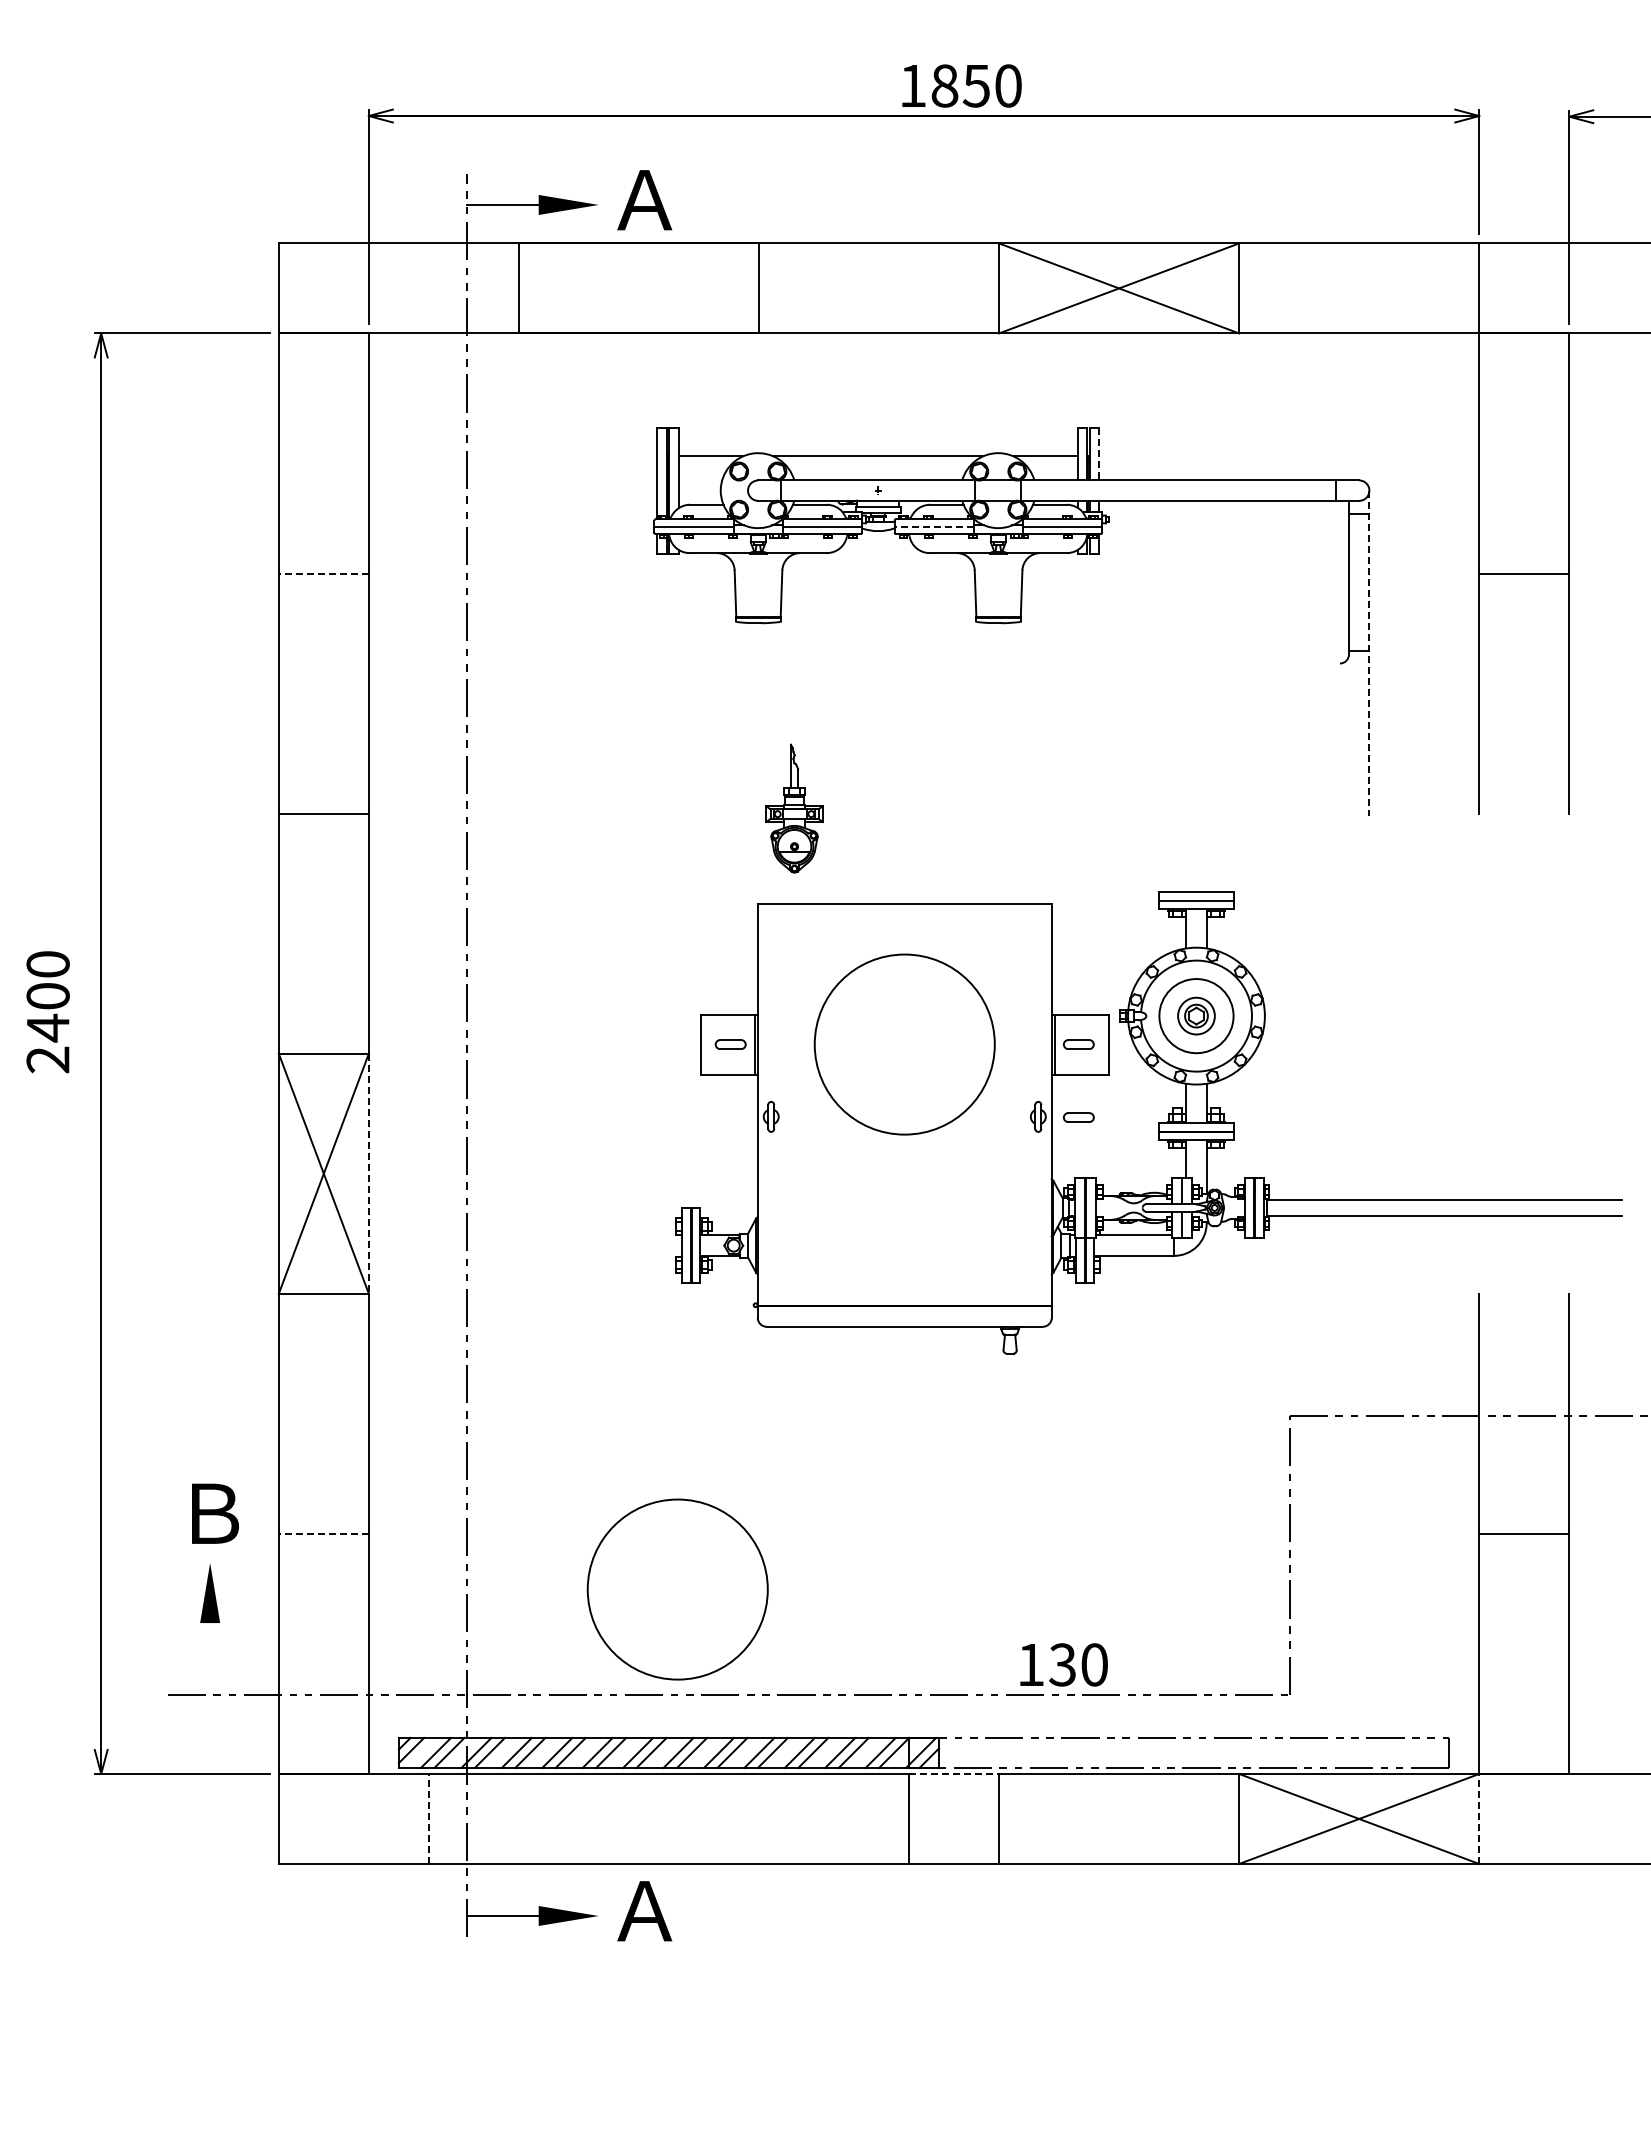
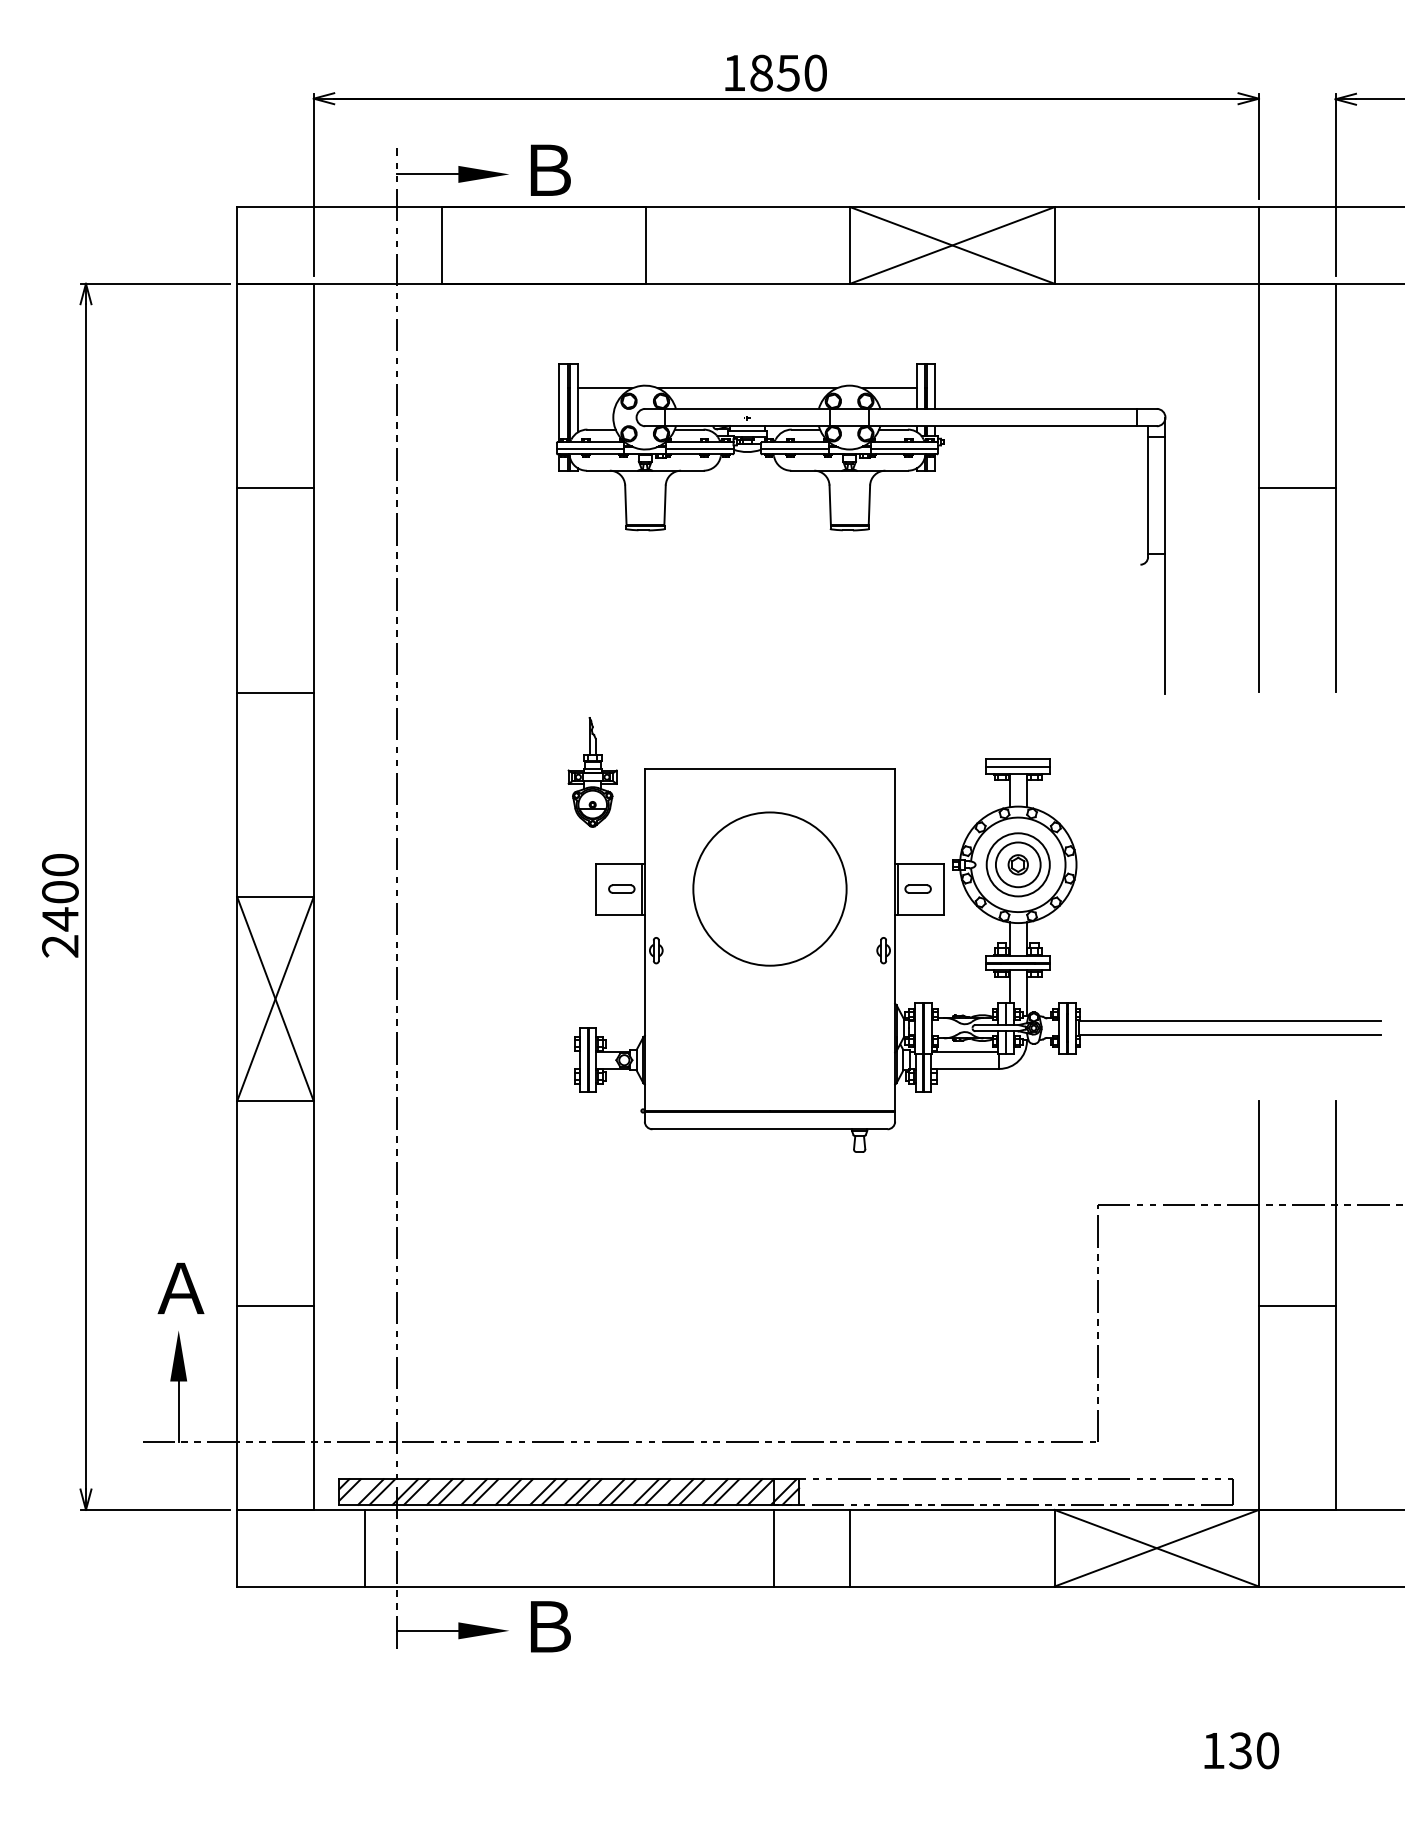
text: (961, 85) -> (775, 72), moved
text: (644, 200) -> (548, 170), Ａ -> Ｂ
line: (1099, 454) -> (935, 386), dashed -> solid
line: (934, 527) -> (795, 448), dashed -> solid
line: (323, 573) -> (275, 488), dashed -> solid
line: (1369, 653) -> (1165, 556), dashed -> solid
part: (794, 808) -> (592, 772), moved
text: (47, 1012) -> (59, 906), moved
circle: (1196, 1015) -> (1018, 864), size x1.43
part: (1078, 1117) -> (917, 951), removed
line: (368, 1174) -> (313, 999), dashed -> solid
text: (212, 1513) -> (180, 1288), Ｂ -> Ａ
line: (323, 1533) -> (275, 1305), dashed -> solid
circle: (677, 1589) -> (576, 1352), removed
line: (210, 1658) -> (179, 1411), added
text: (1063, 1664) -> (1241, 1750), moved
line: (954, 1773) -> (812, 1509), dashed -> solid
line: (428, 1818) -> (364, 1547), dashed -> solid
line: (1479, 1818) -> (1259, 1547), dashed -> solid
text: (644, 1911) -> (548, 1627), Ａ -> Ｂ

